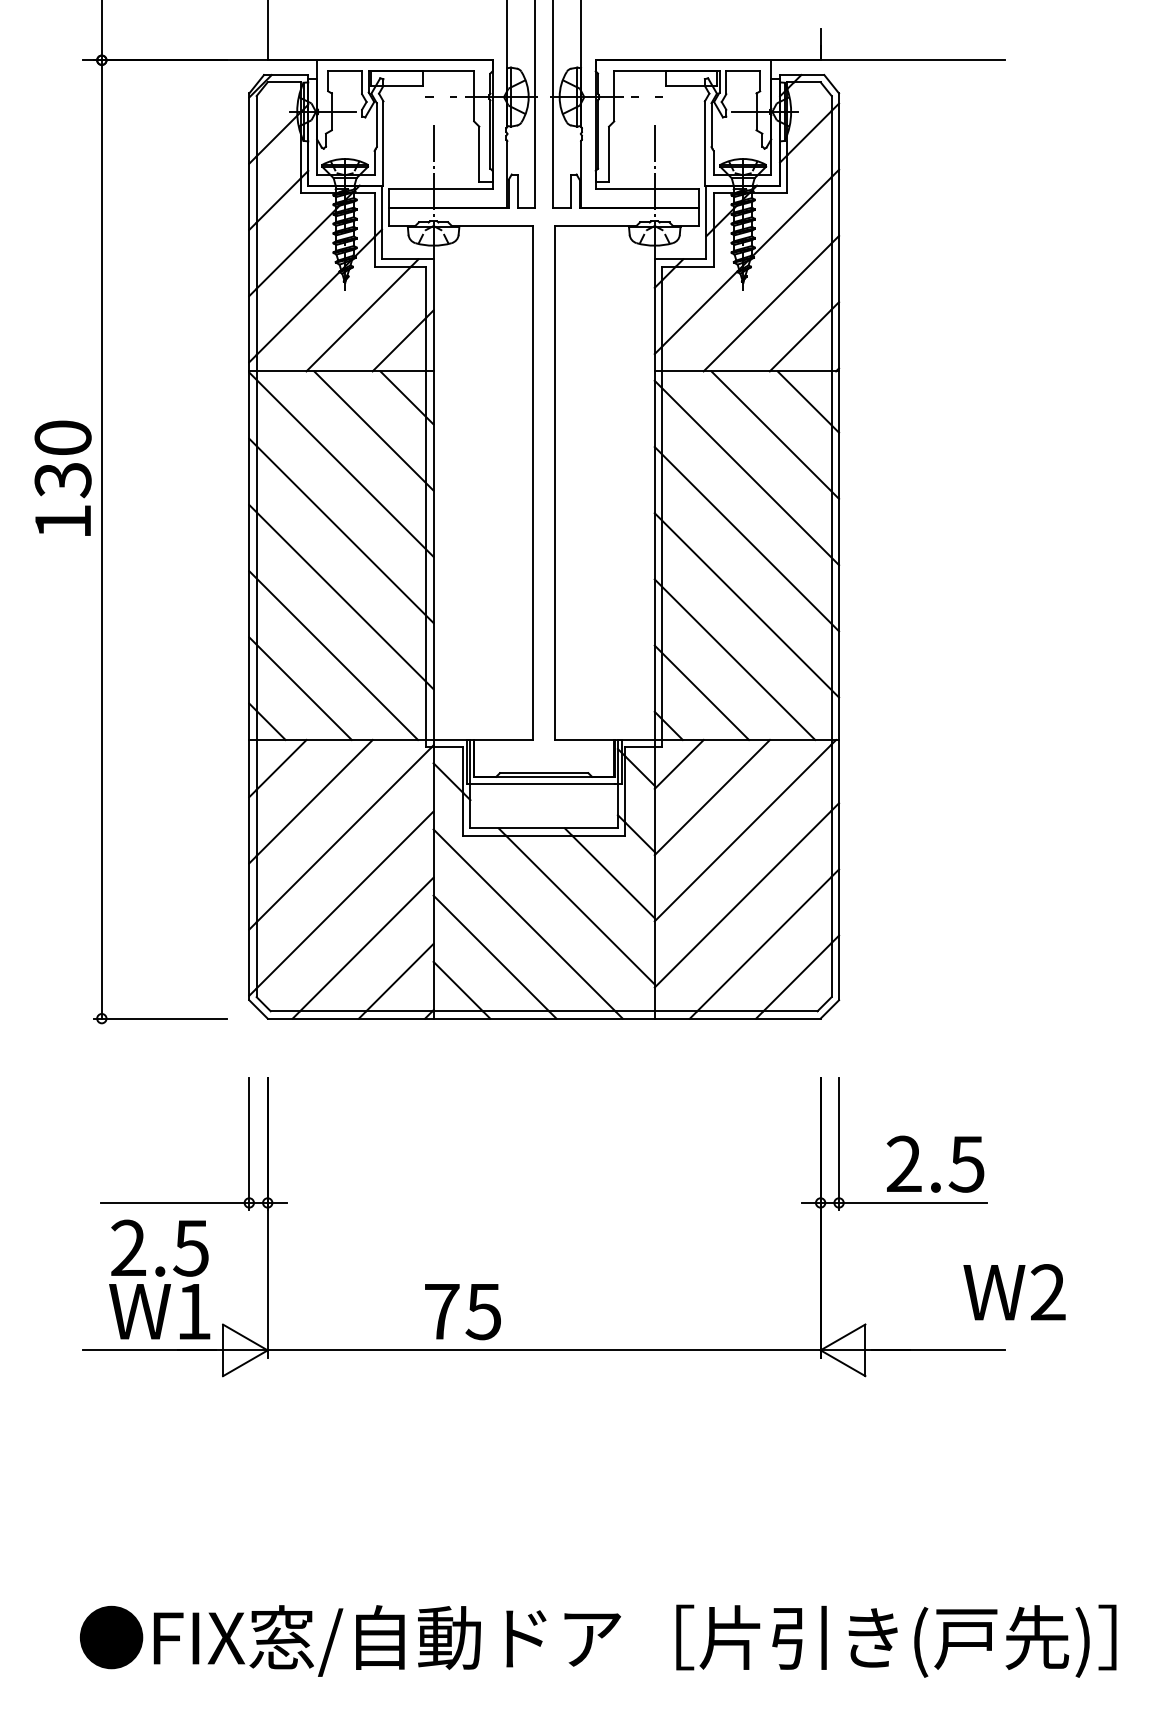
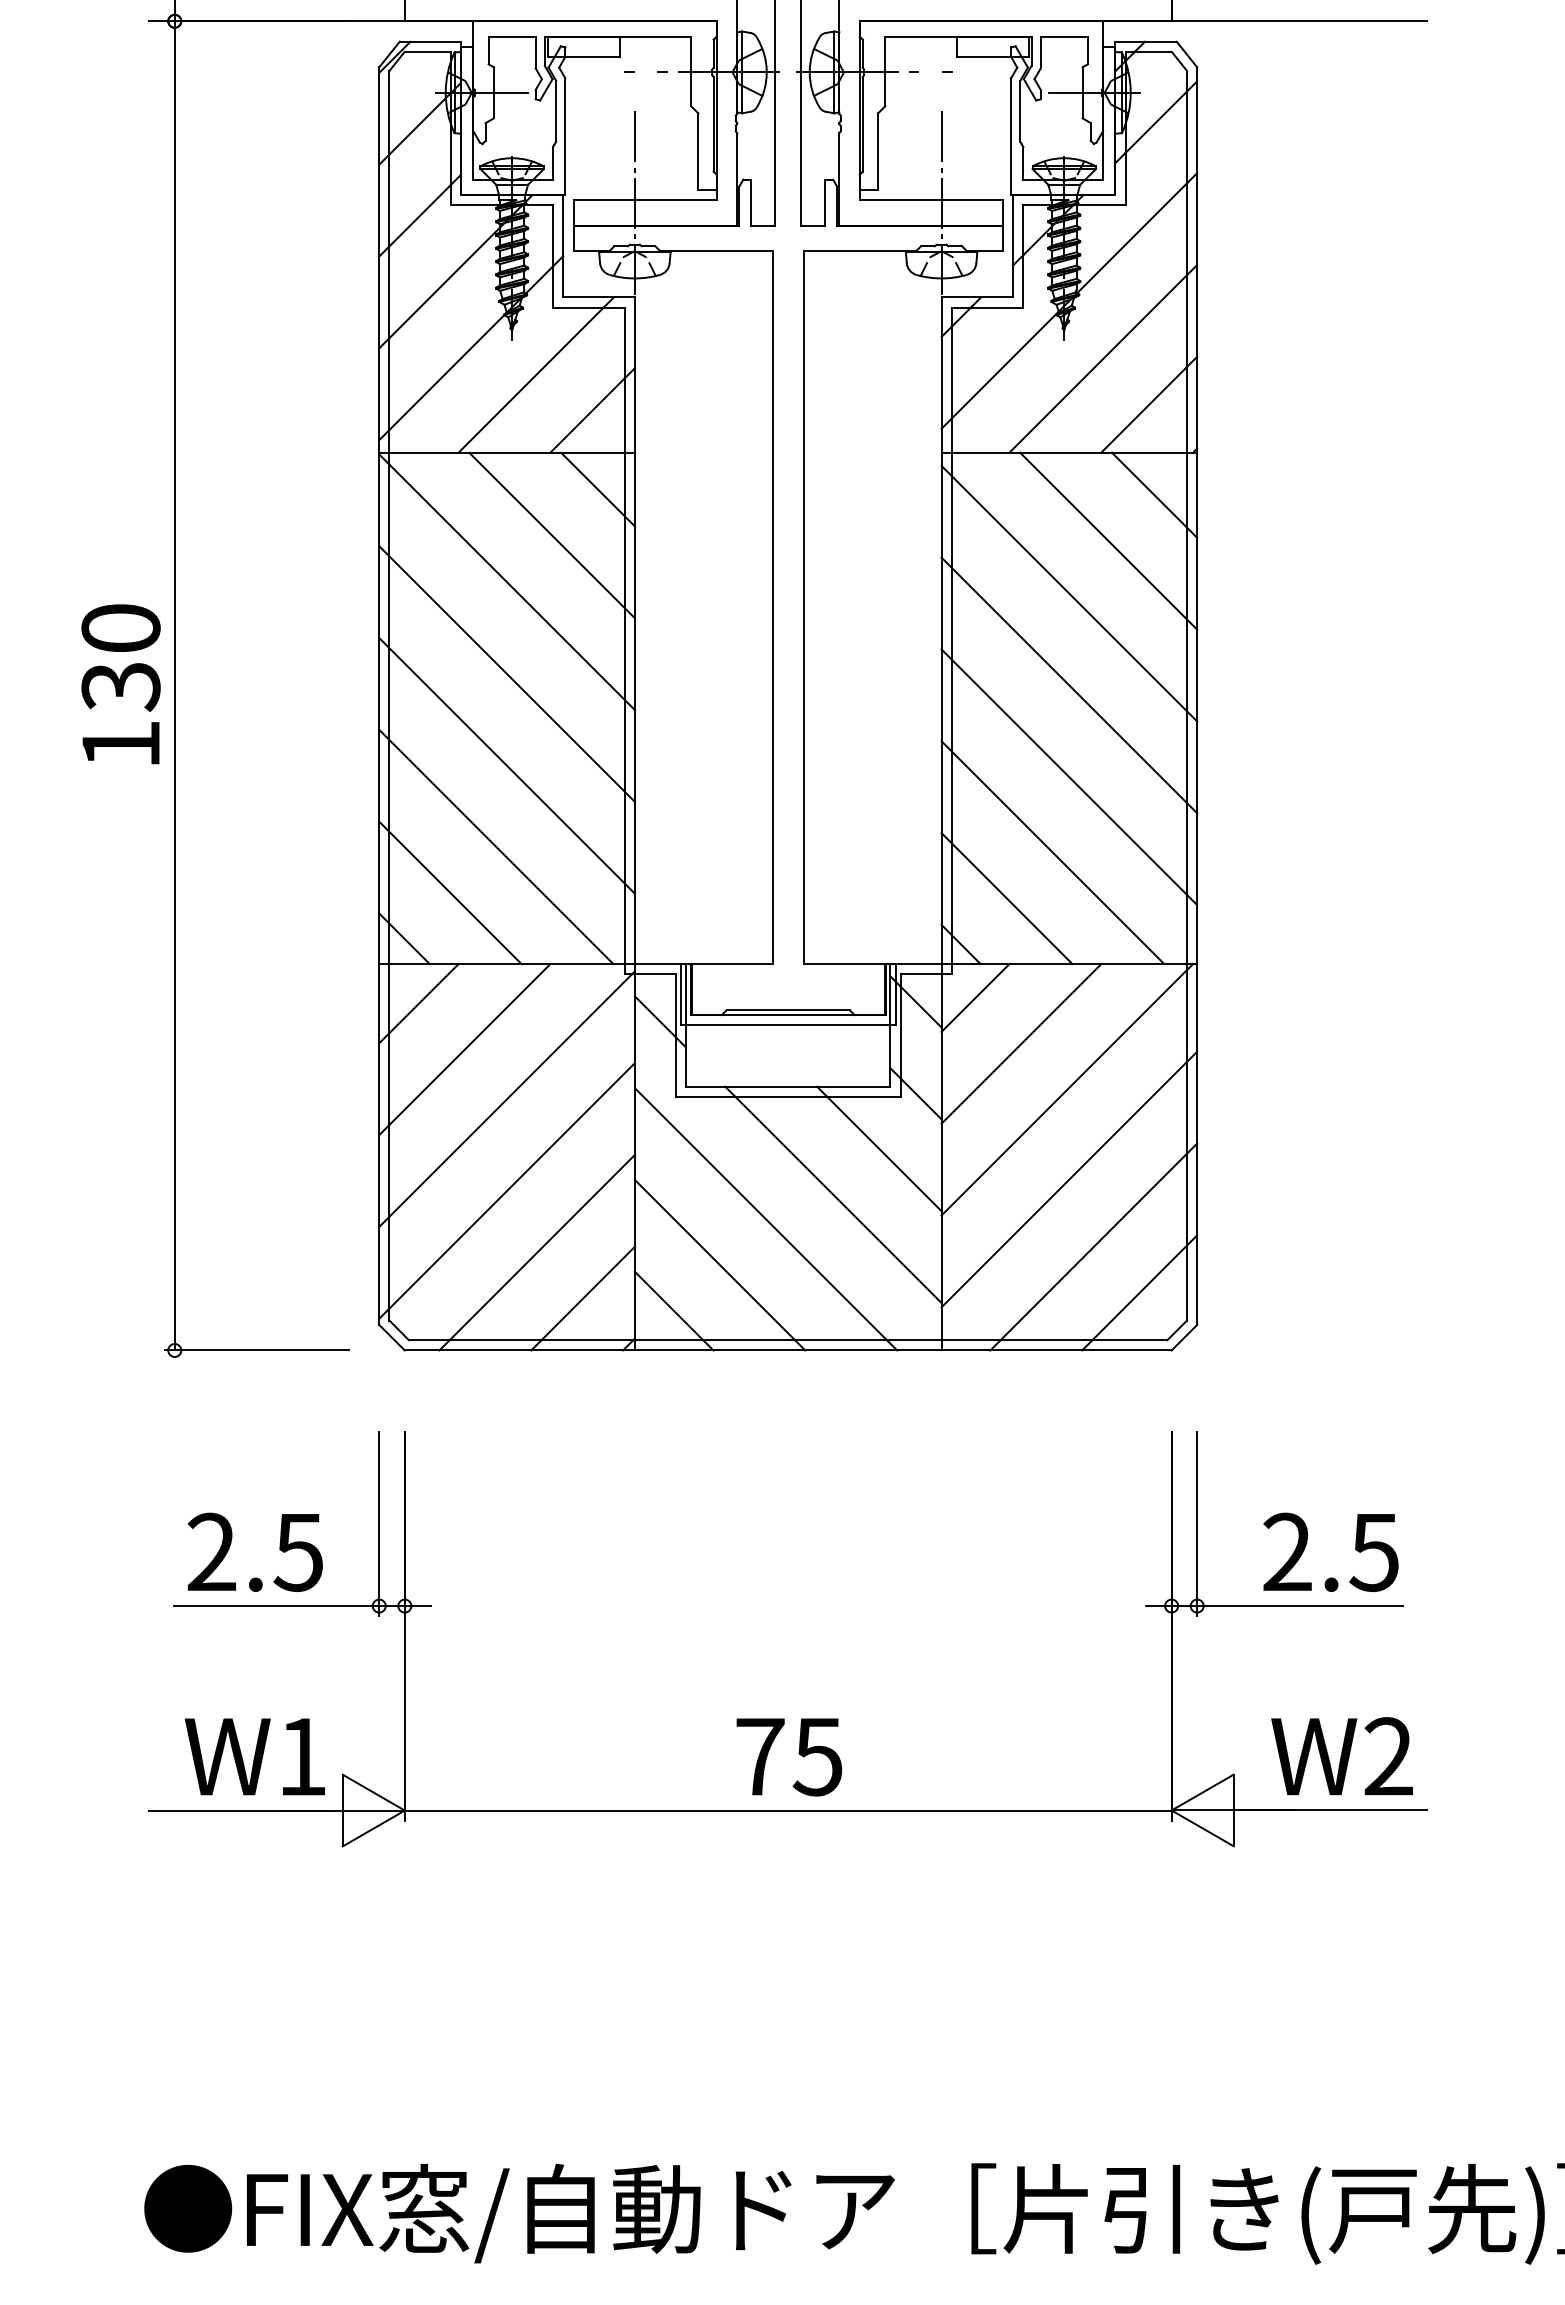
text: (62, 477) -> (120, 683), moved
text: (159, 1247) -> (254, 1551), moved
text: (1014, 1292) -> (1342, 1756), moved
text: (462, 1312) -> (788, 1758), moved

